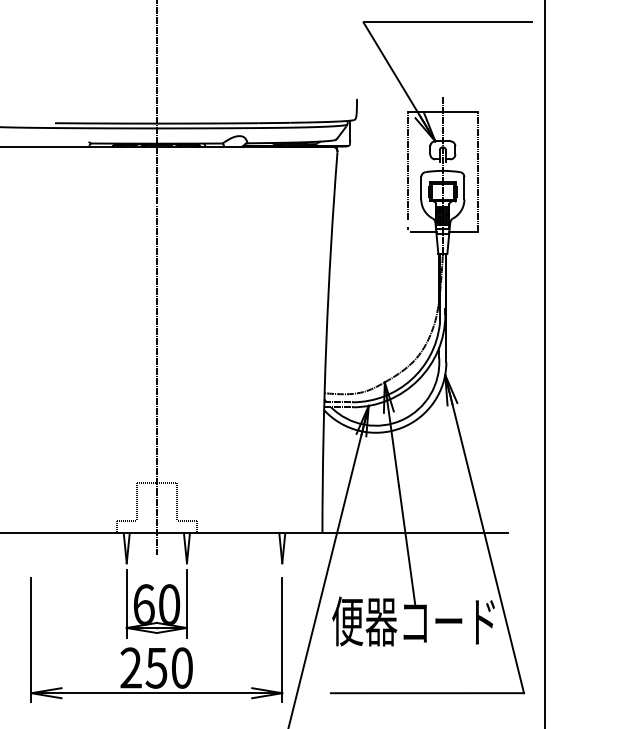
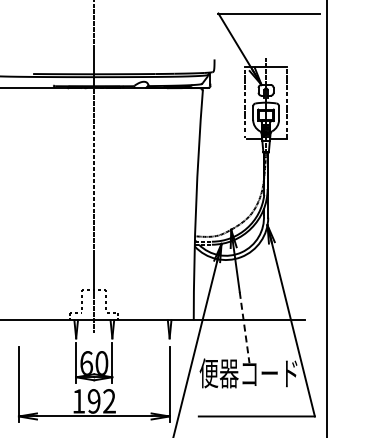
line: (406, 545) -> (244, 327), solid -> dashed
text: (155, 668) -> (93, 401), 250 -> 192

